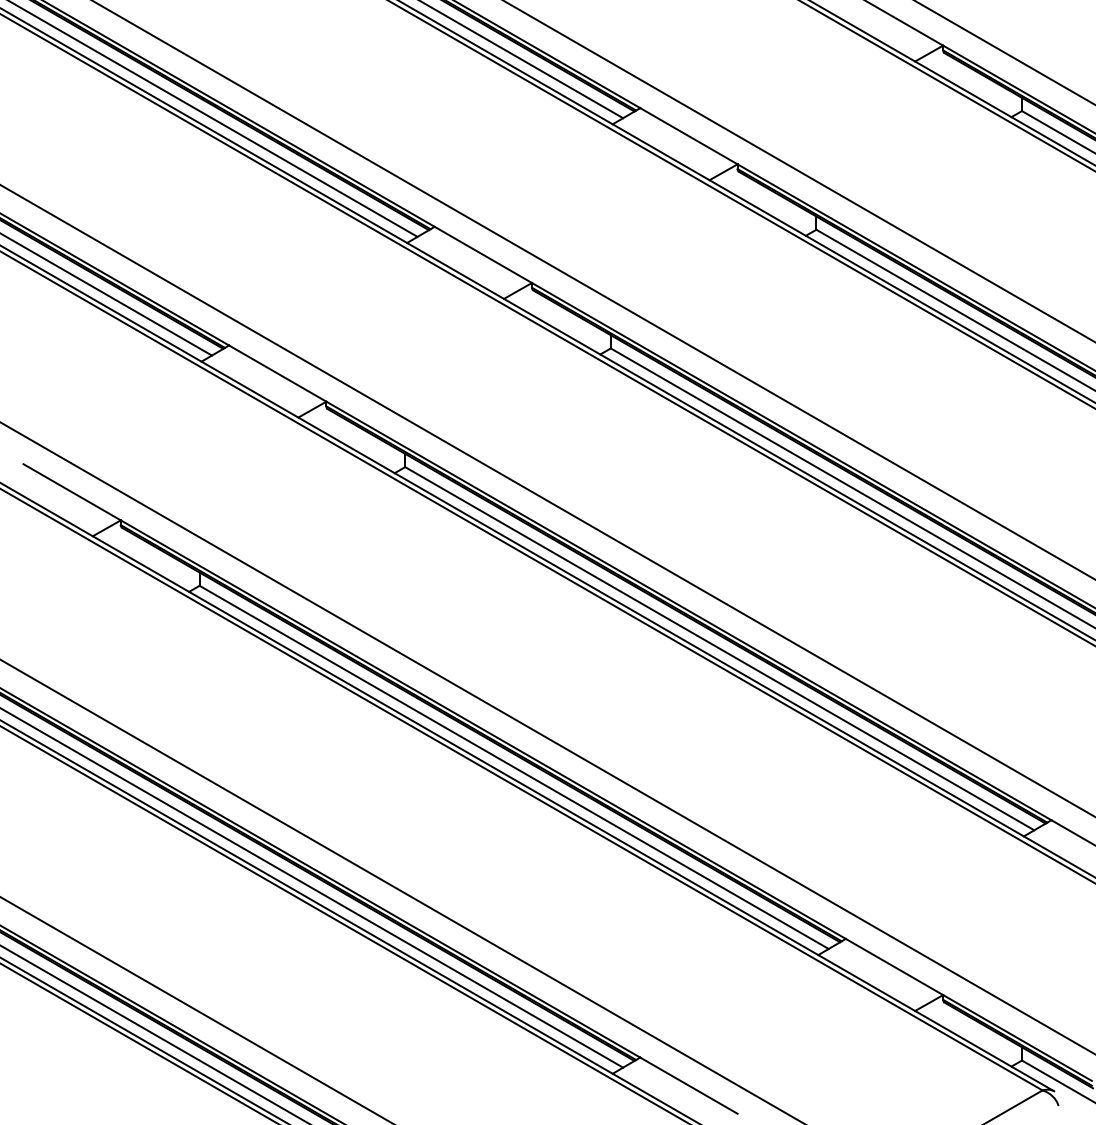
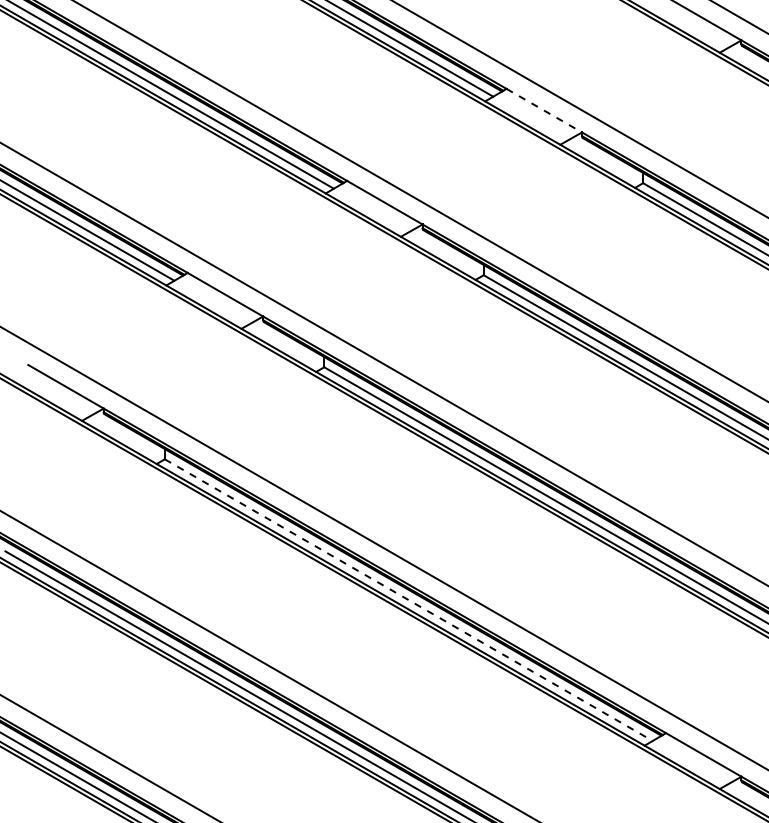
line: (689, 136) -> (544, 110), solid -> dashed
line: (514, 767) -> (409, 600), solid -> dashed

